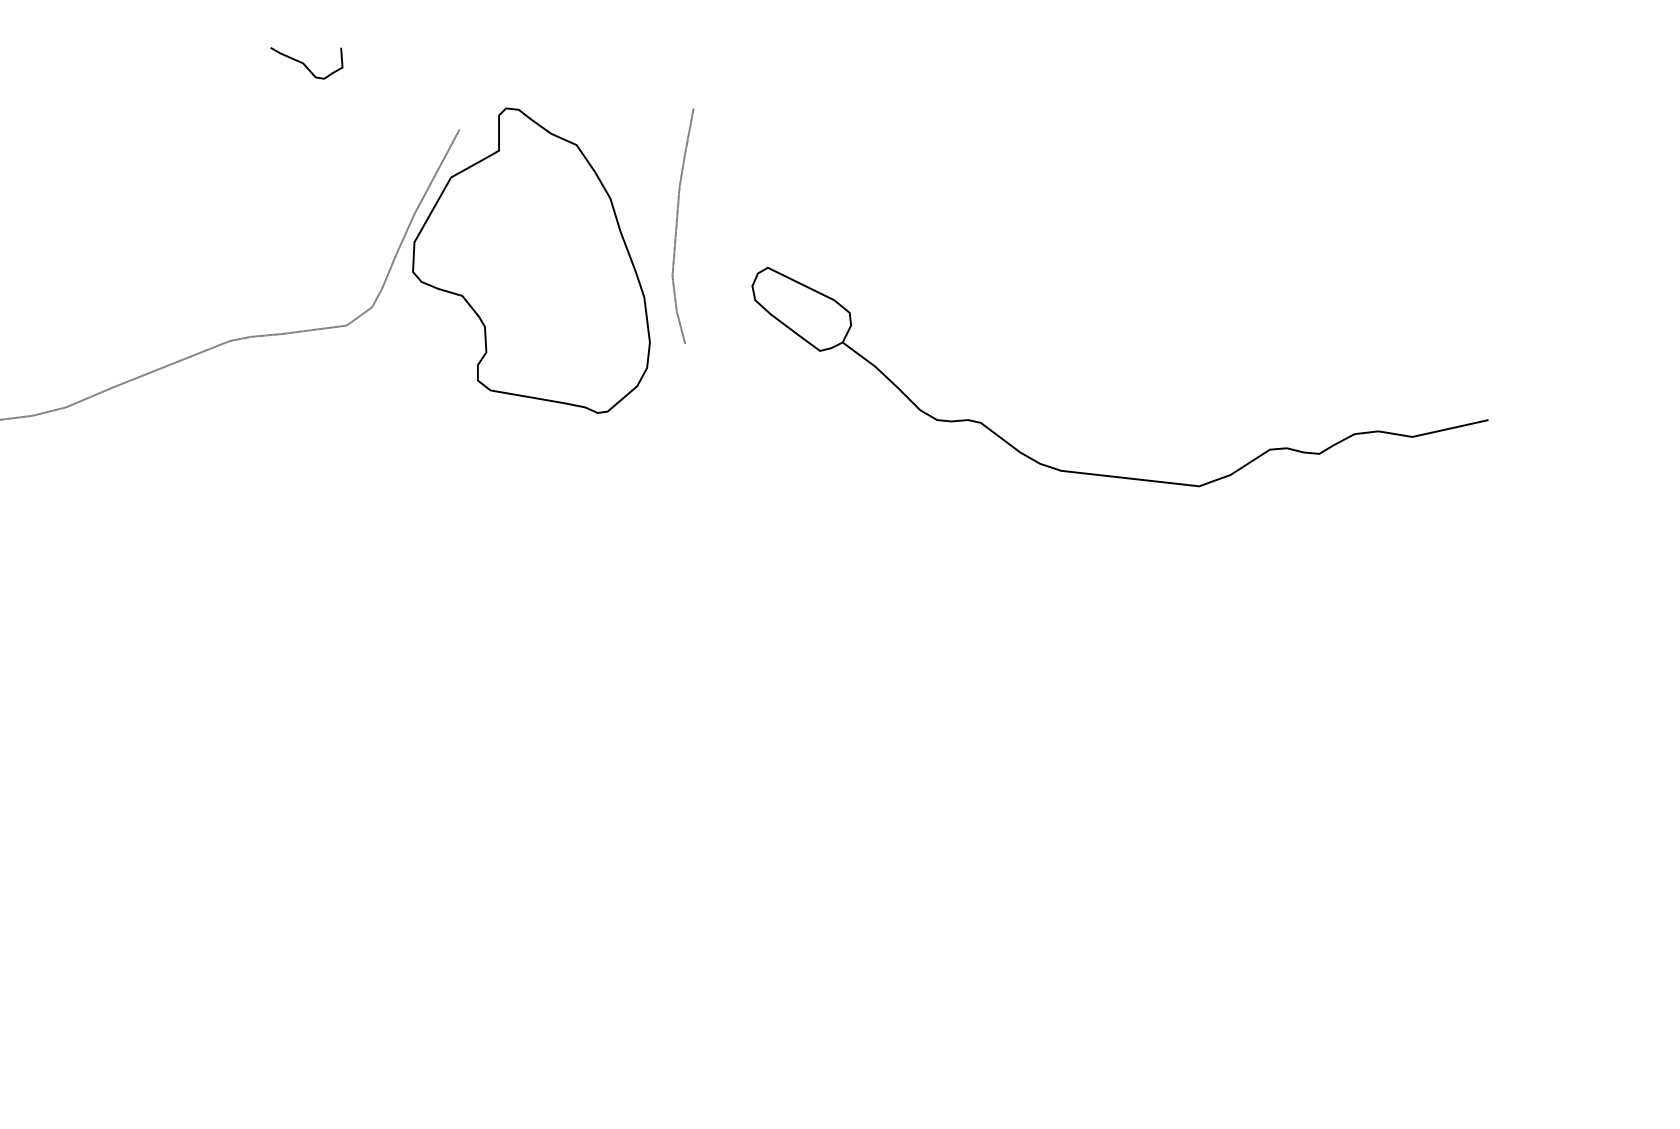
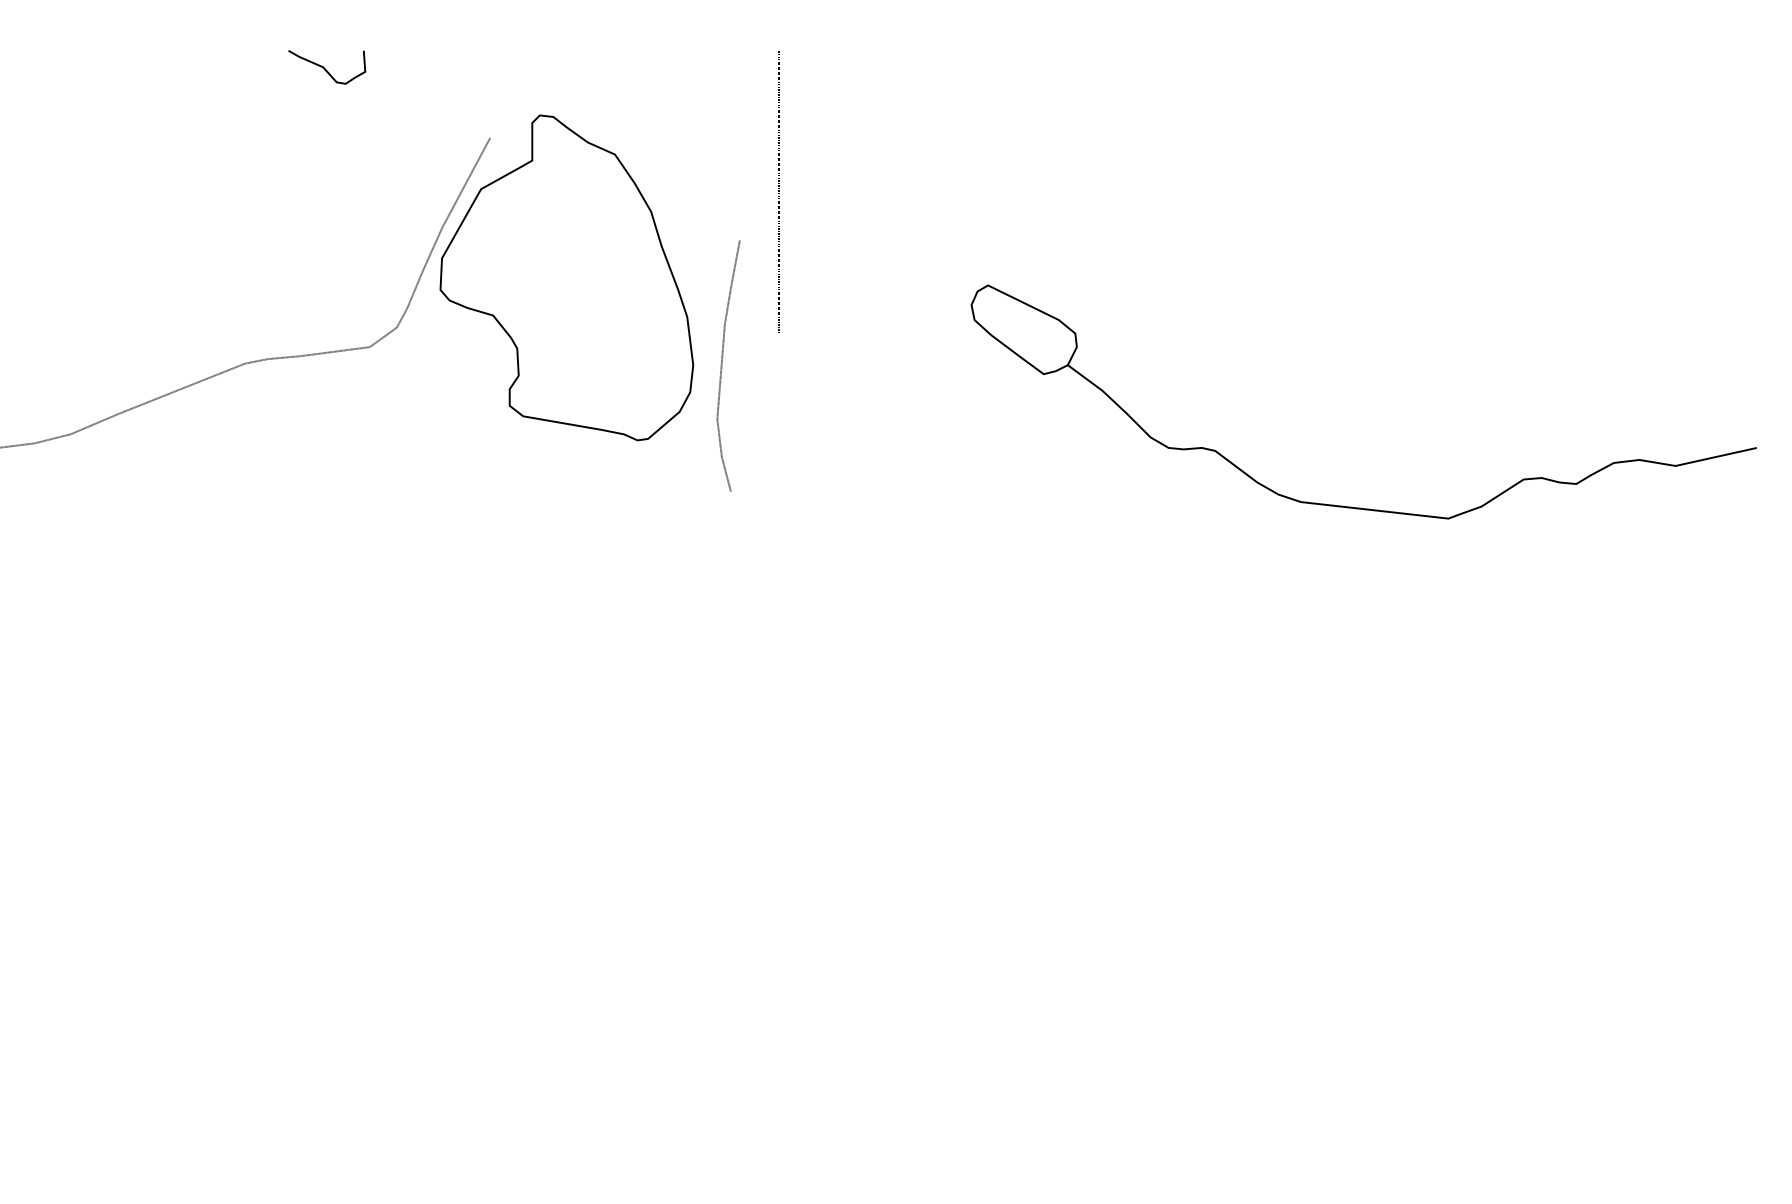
line: (729, 179) -> (778, 191), added
curve: (677, 225) -> (722, 365), moved
part: (1108, 474) -> (1351, 506), moved

